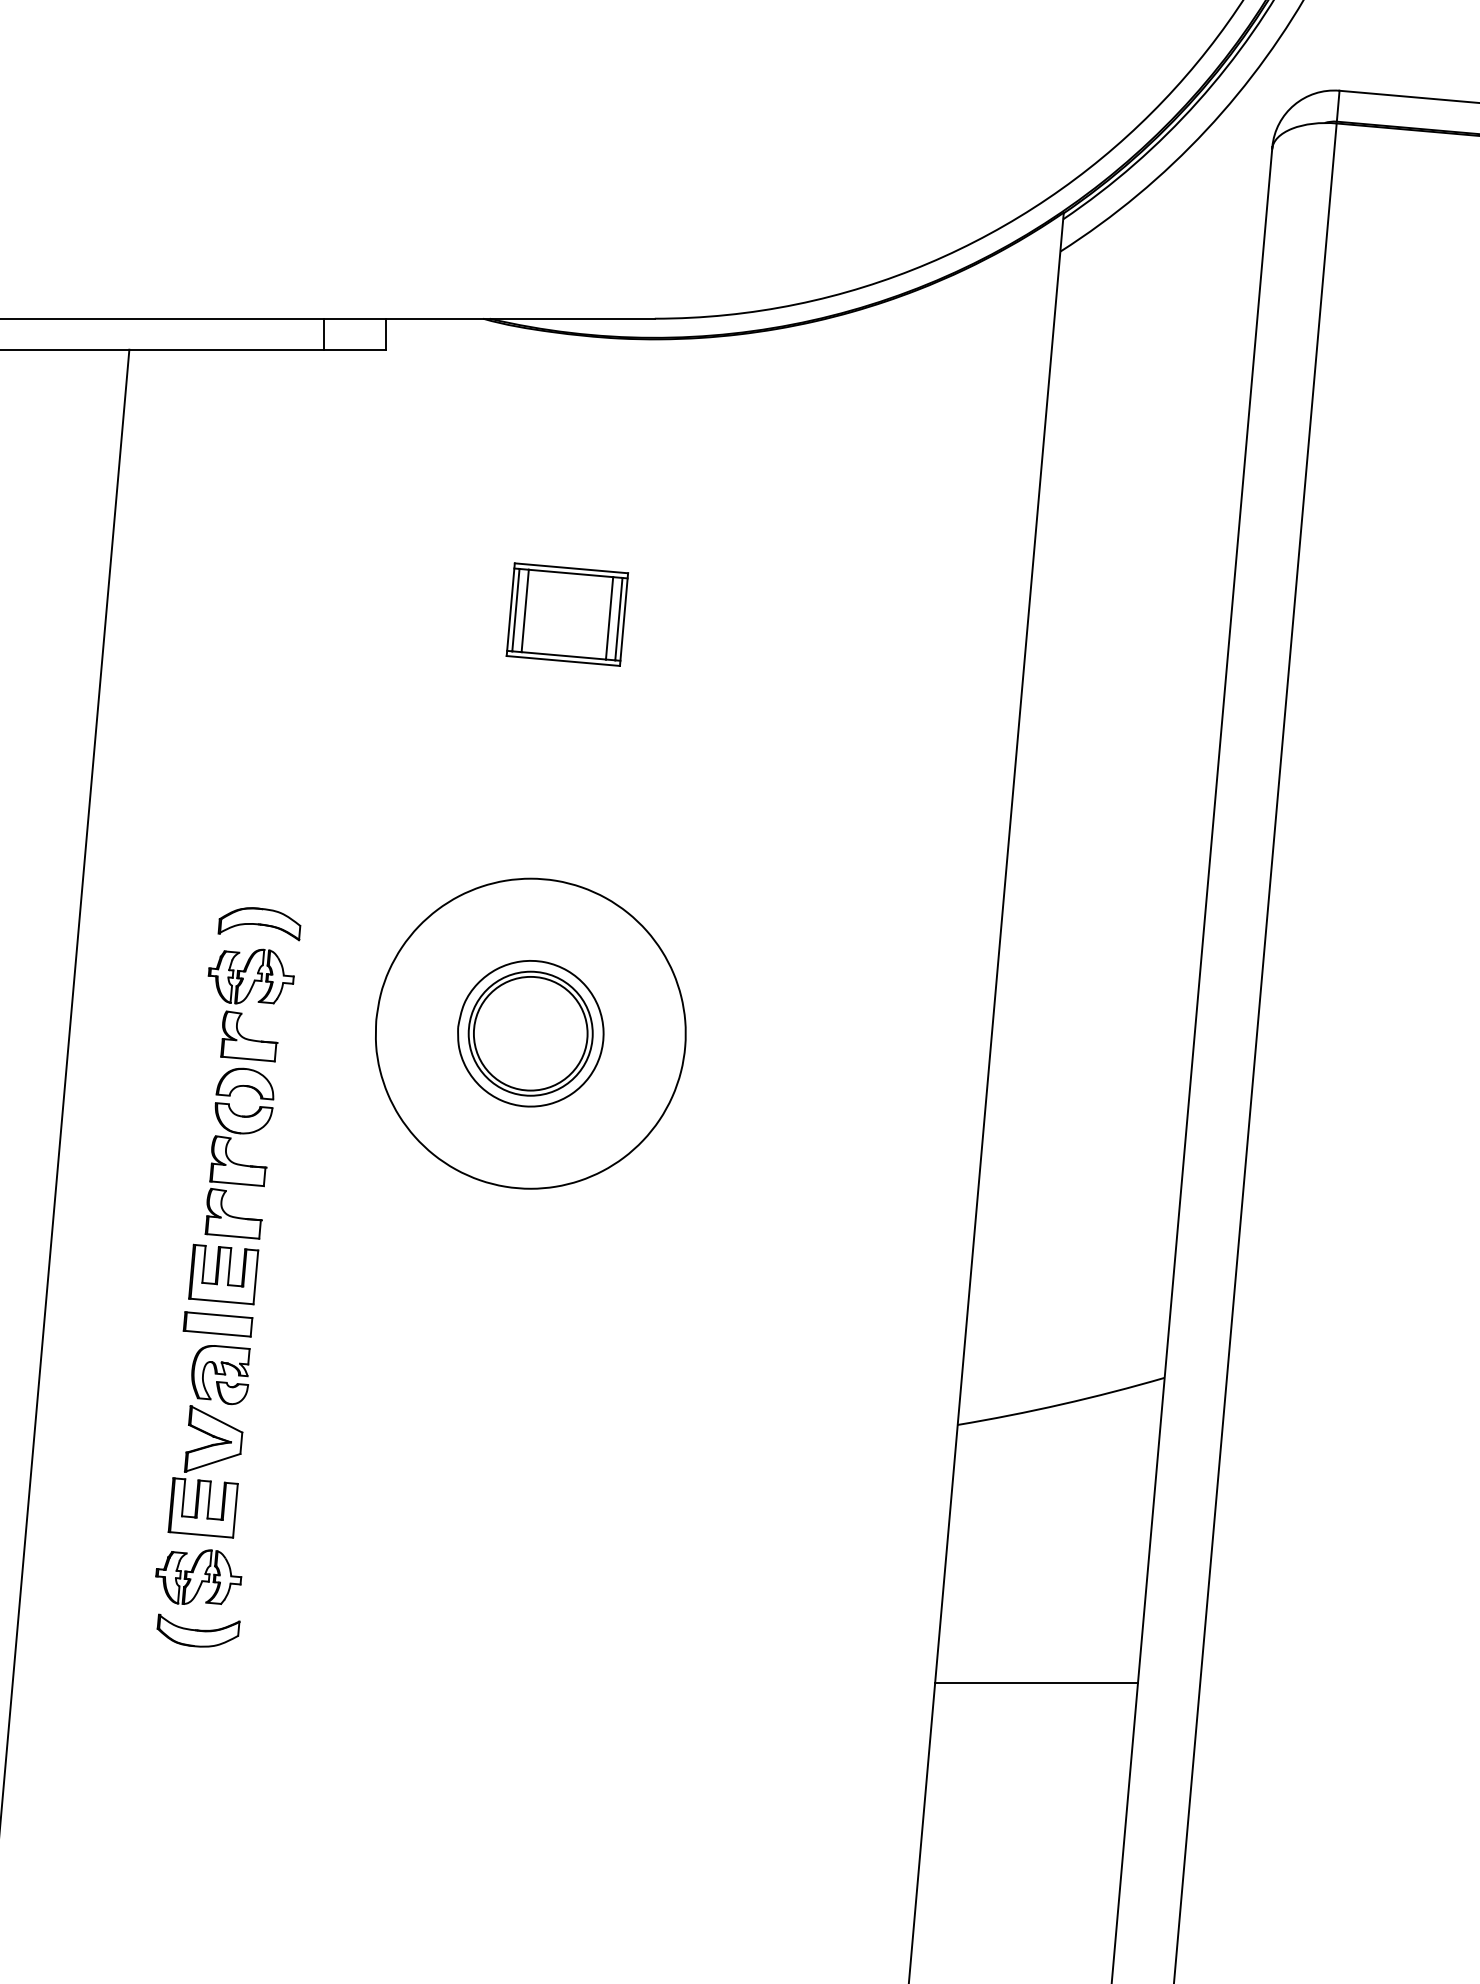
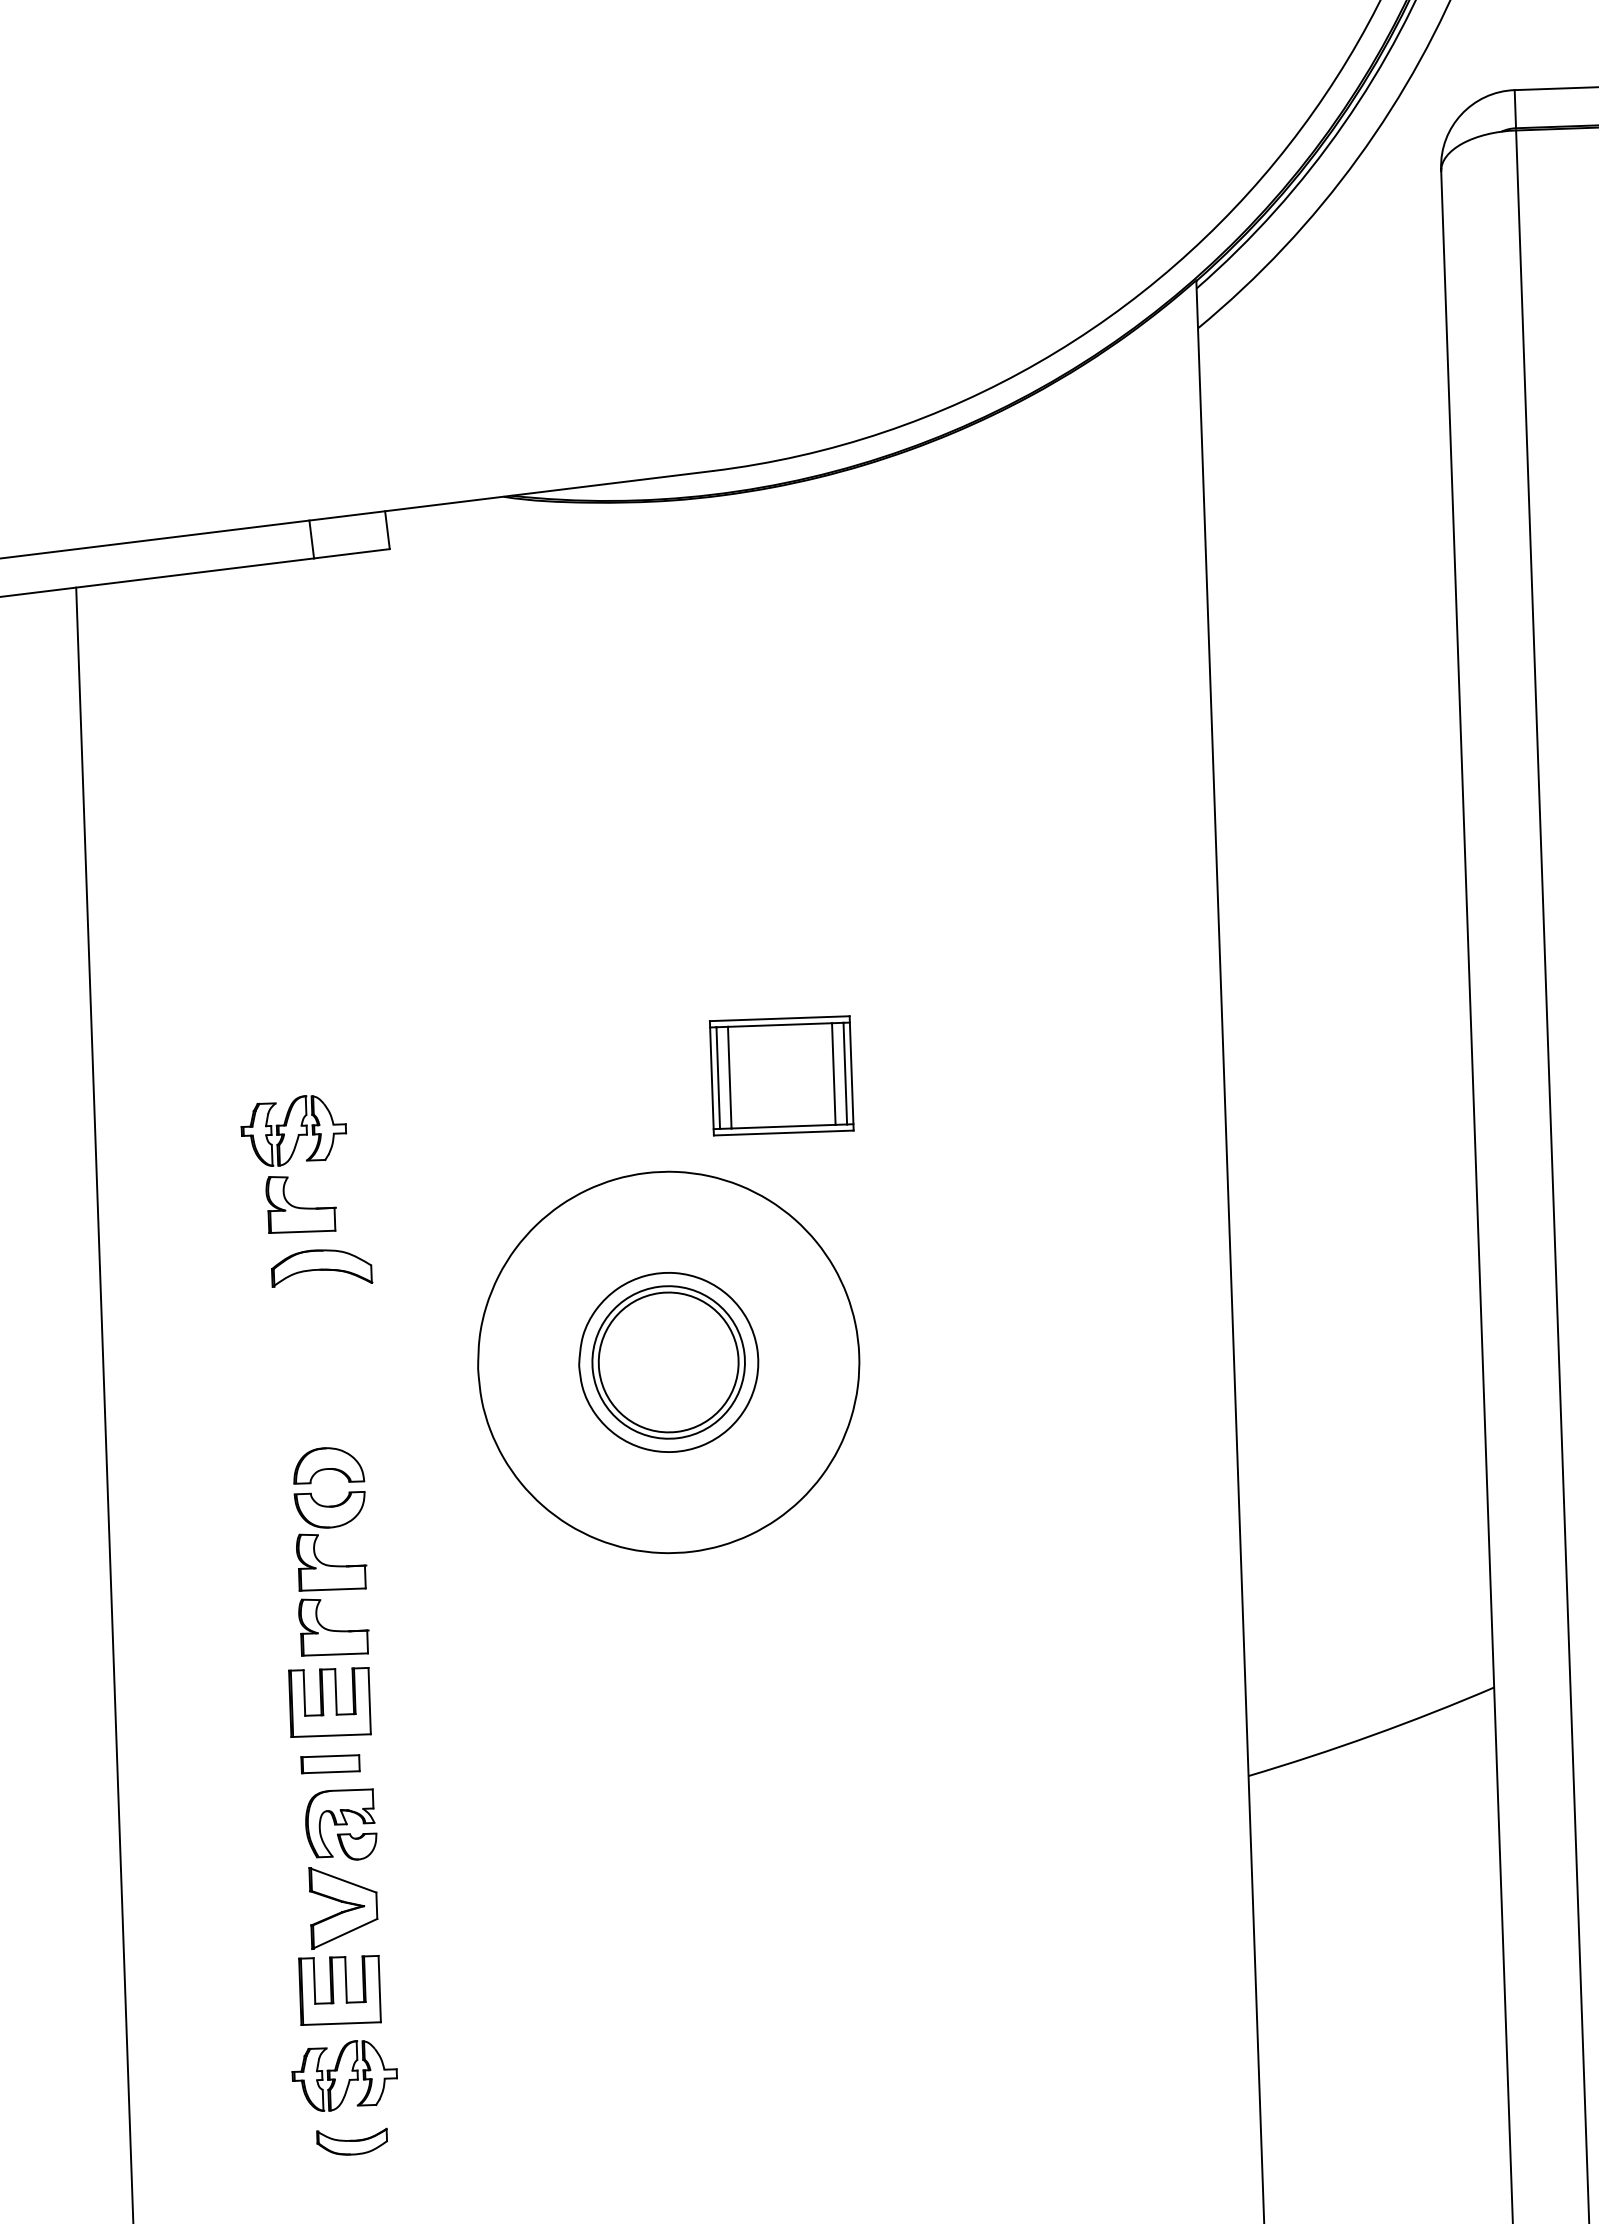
part: (567, 614) -> (781, 1075), moved
part: (257, 1002) -> (305, 1161), moved
part: (217, 1324) -> (329, 1764), size x0.7
part: (198, 1630) -> (352, 2140), size x0.7
line: (1036, 1683) -> (1383, 2079), removed

